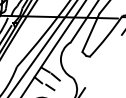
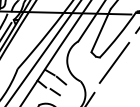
line: (102, 61) -> (114, 62), added

